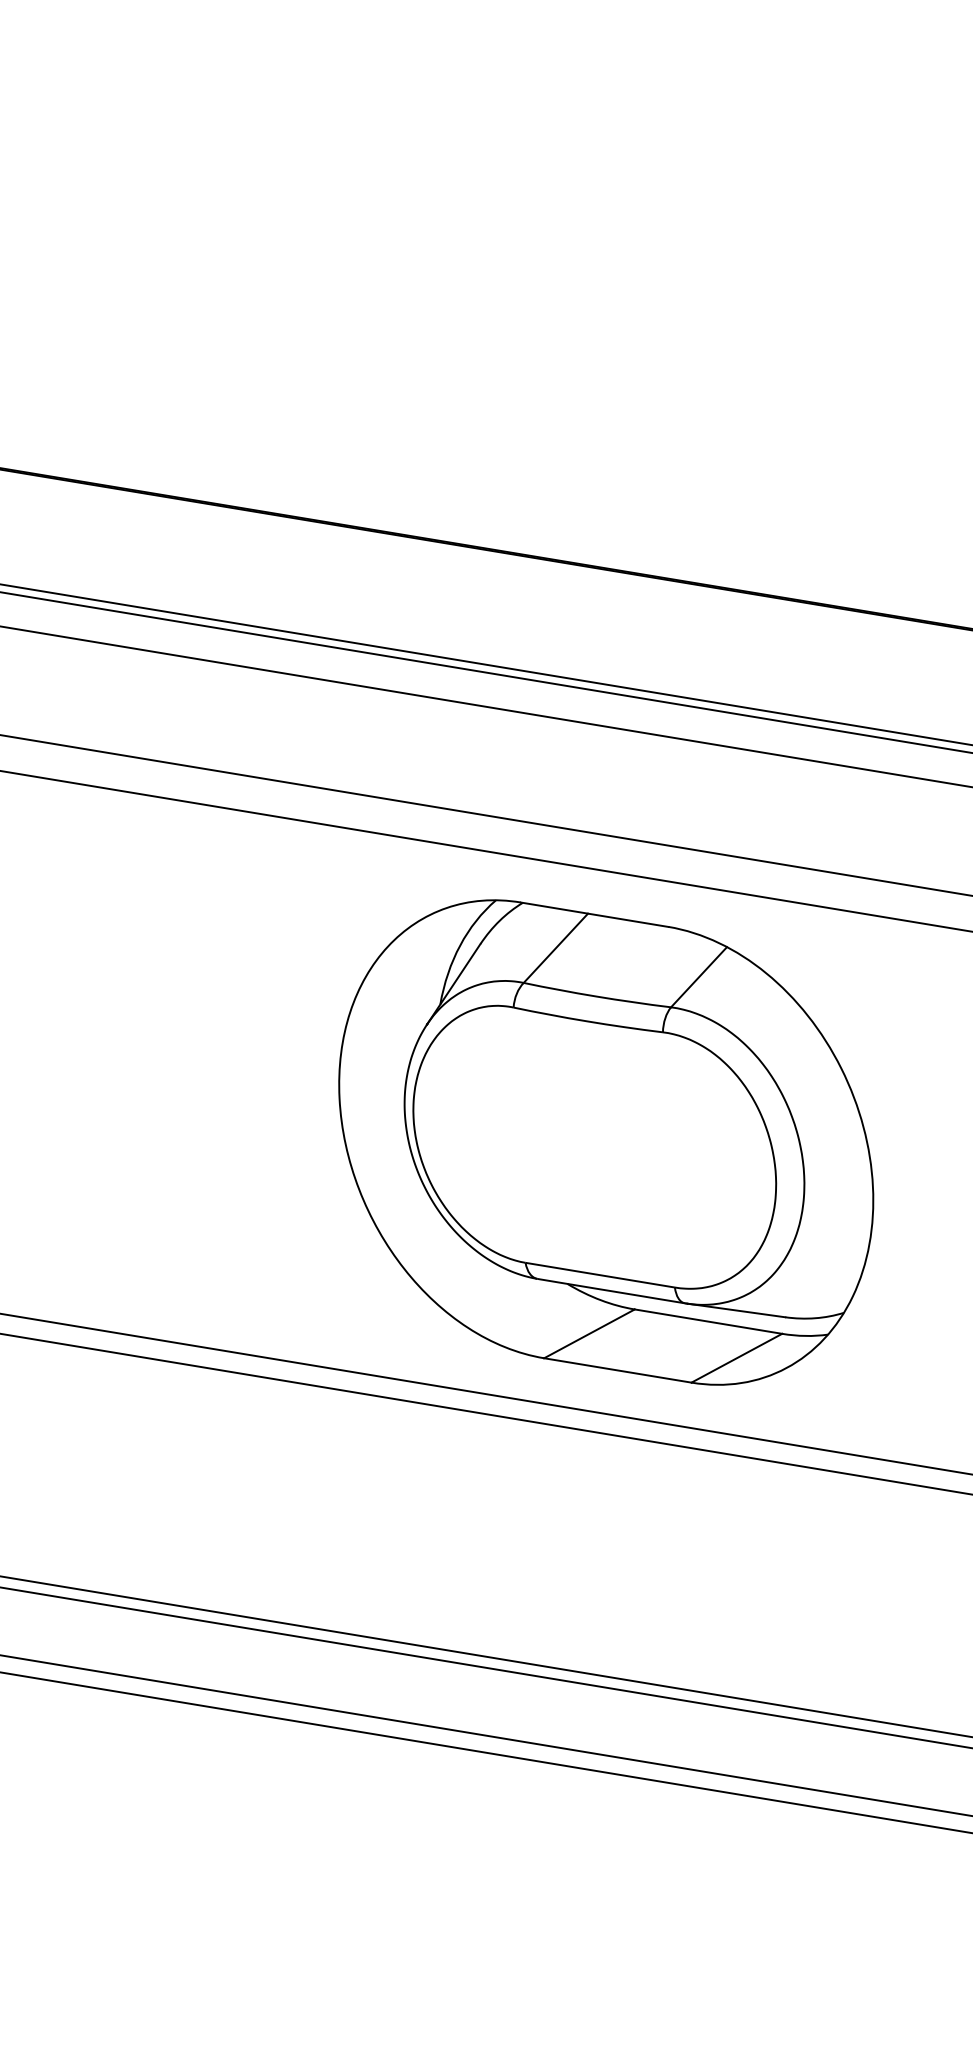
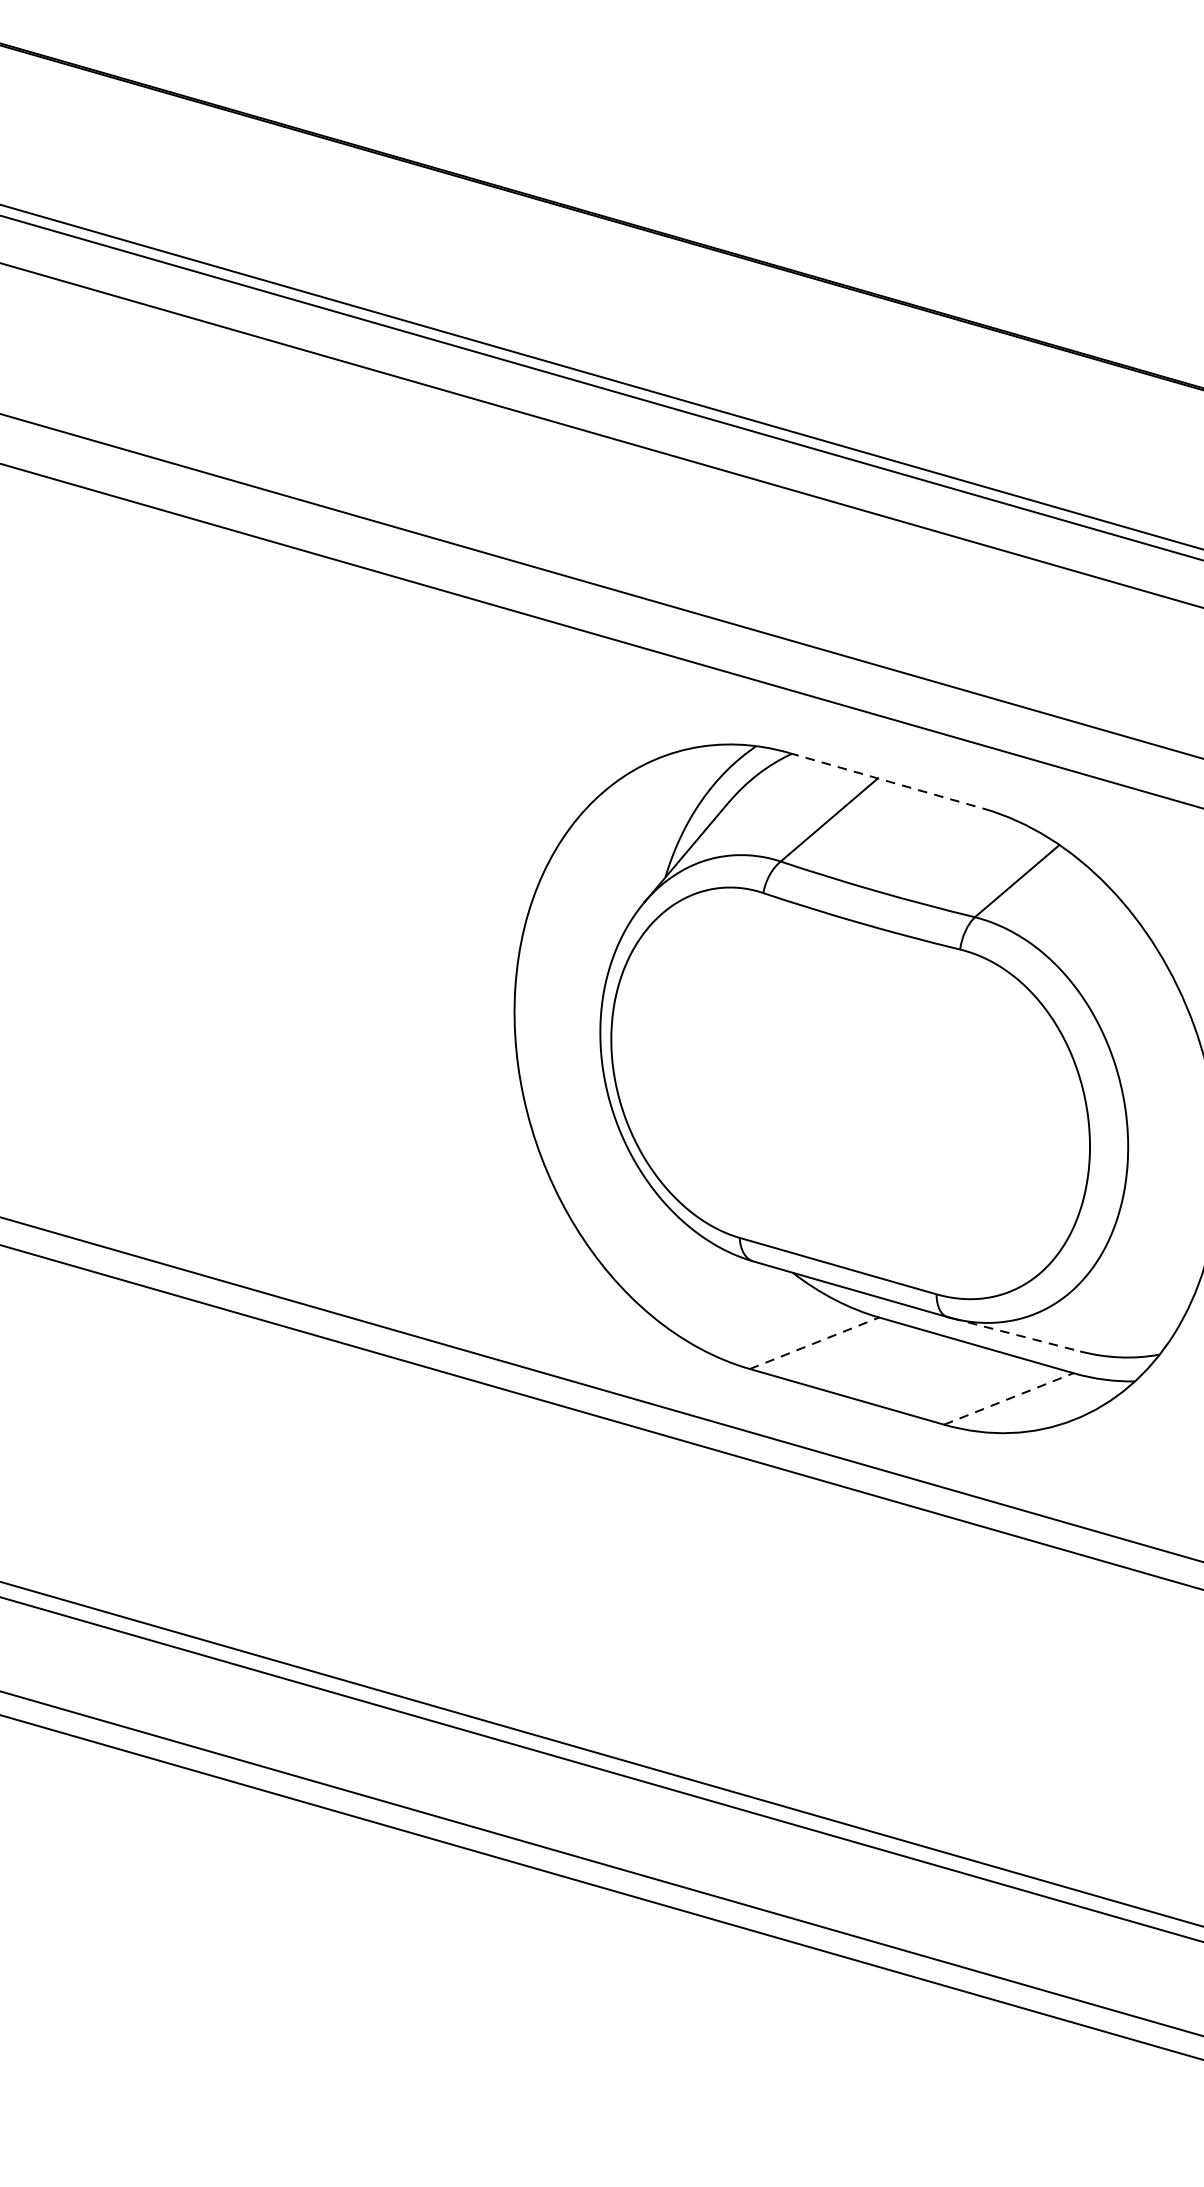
line: (594, 914) -> (886, 780), solid -> dashed
line: (737, 1310) -> (1017, 1334), solid -> dashed
line: (589, 1333) -> (814, 1342), solid -> dashed
line: (737, 1358) -> (1009, 1399), solid -> dashed

